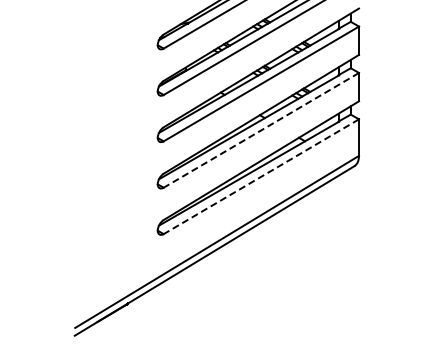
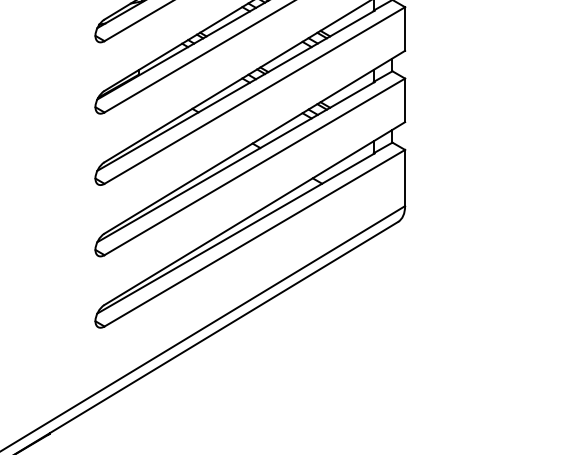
line: (260, 130) -> (253, 167), dashed -> solid
line: (260, 176) -> (253, 237), dashed -> solid

